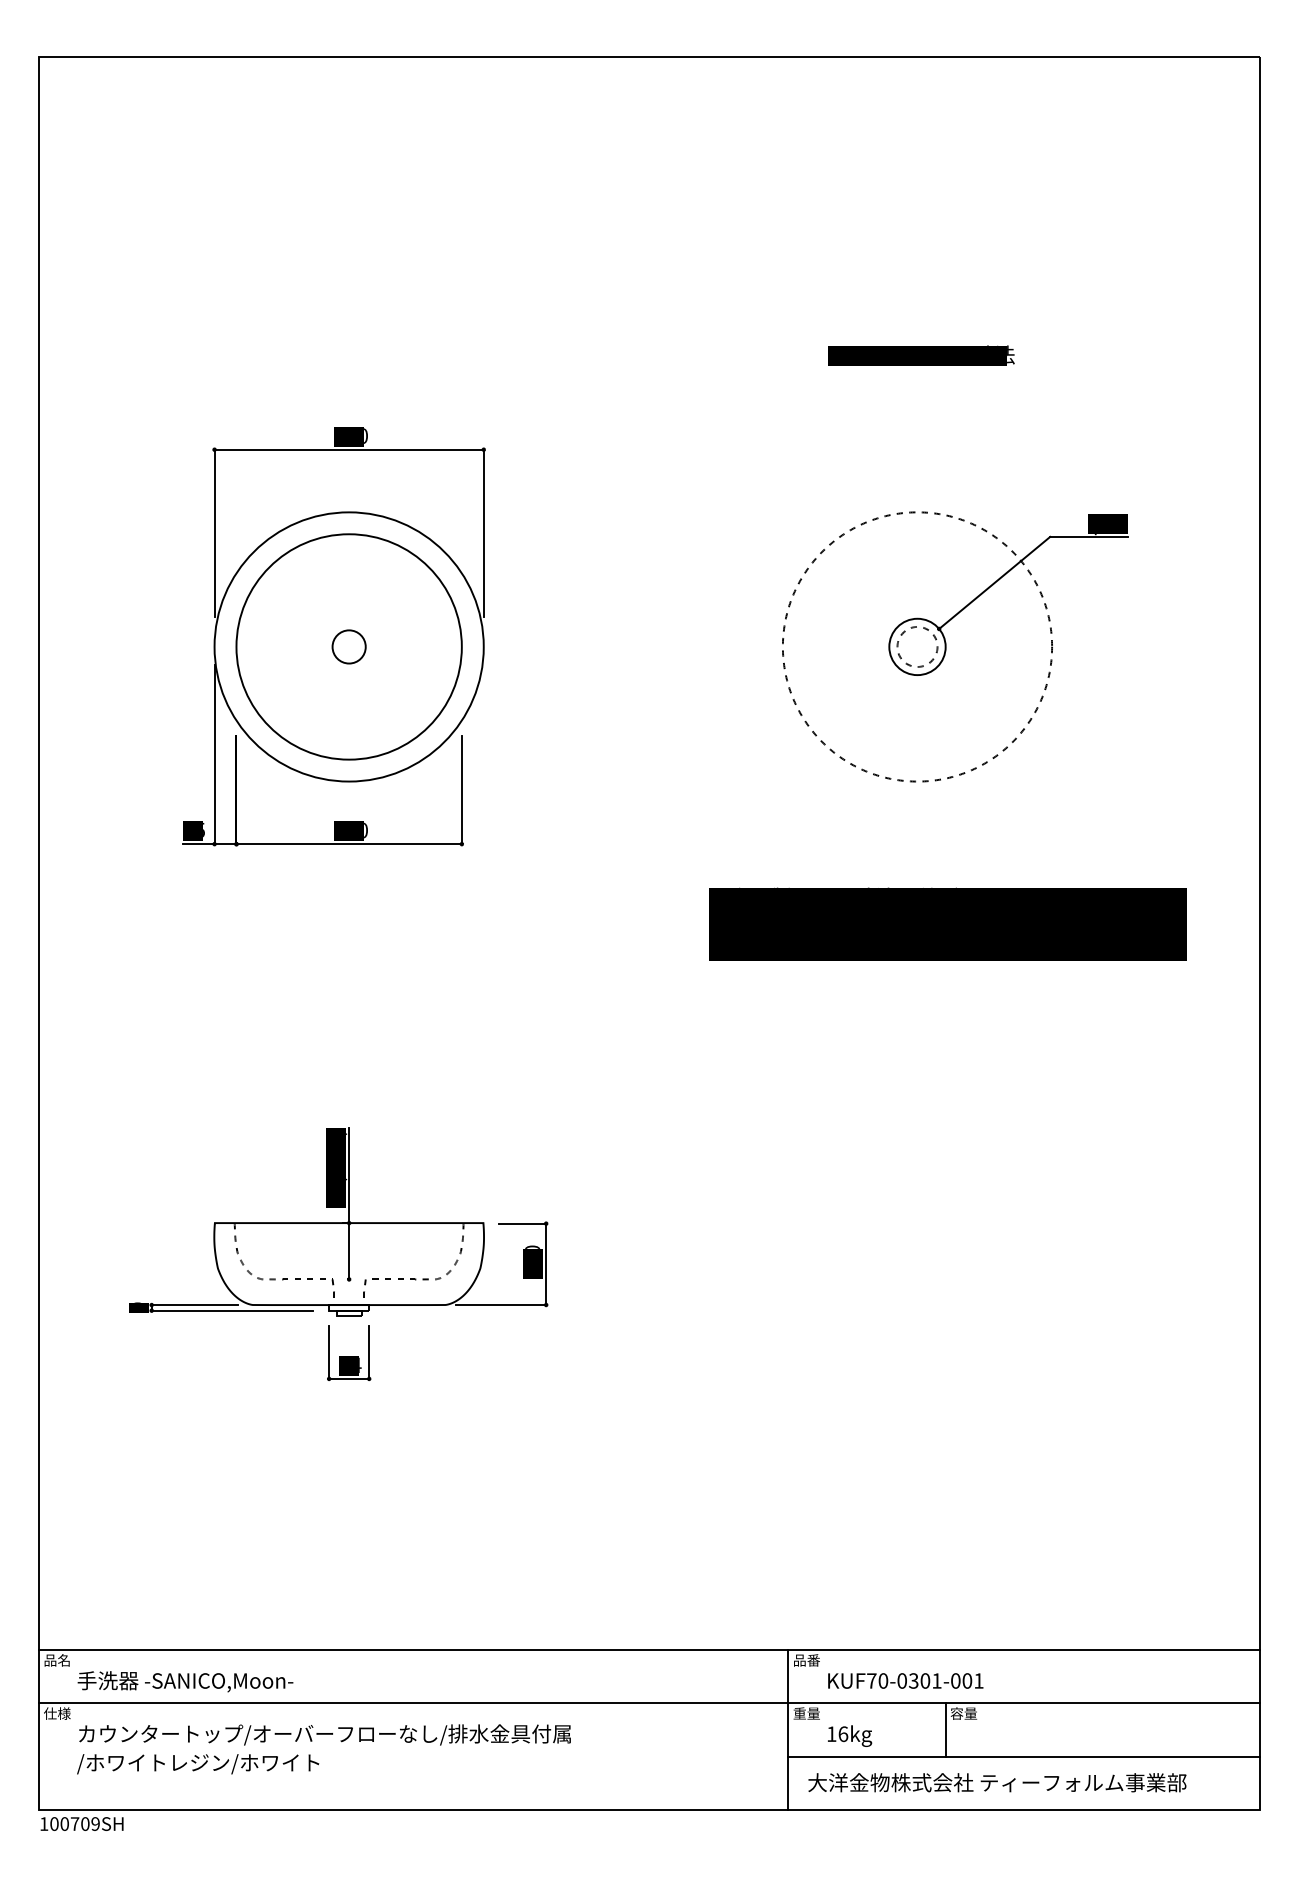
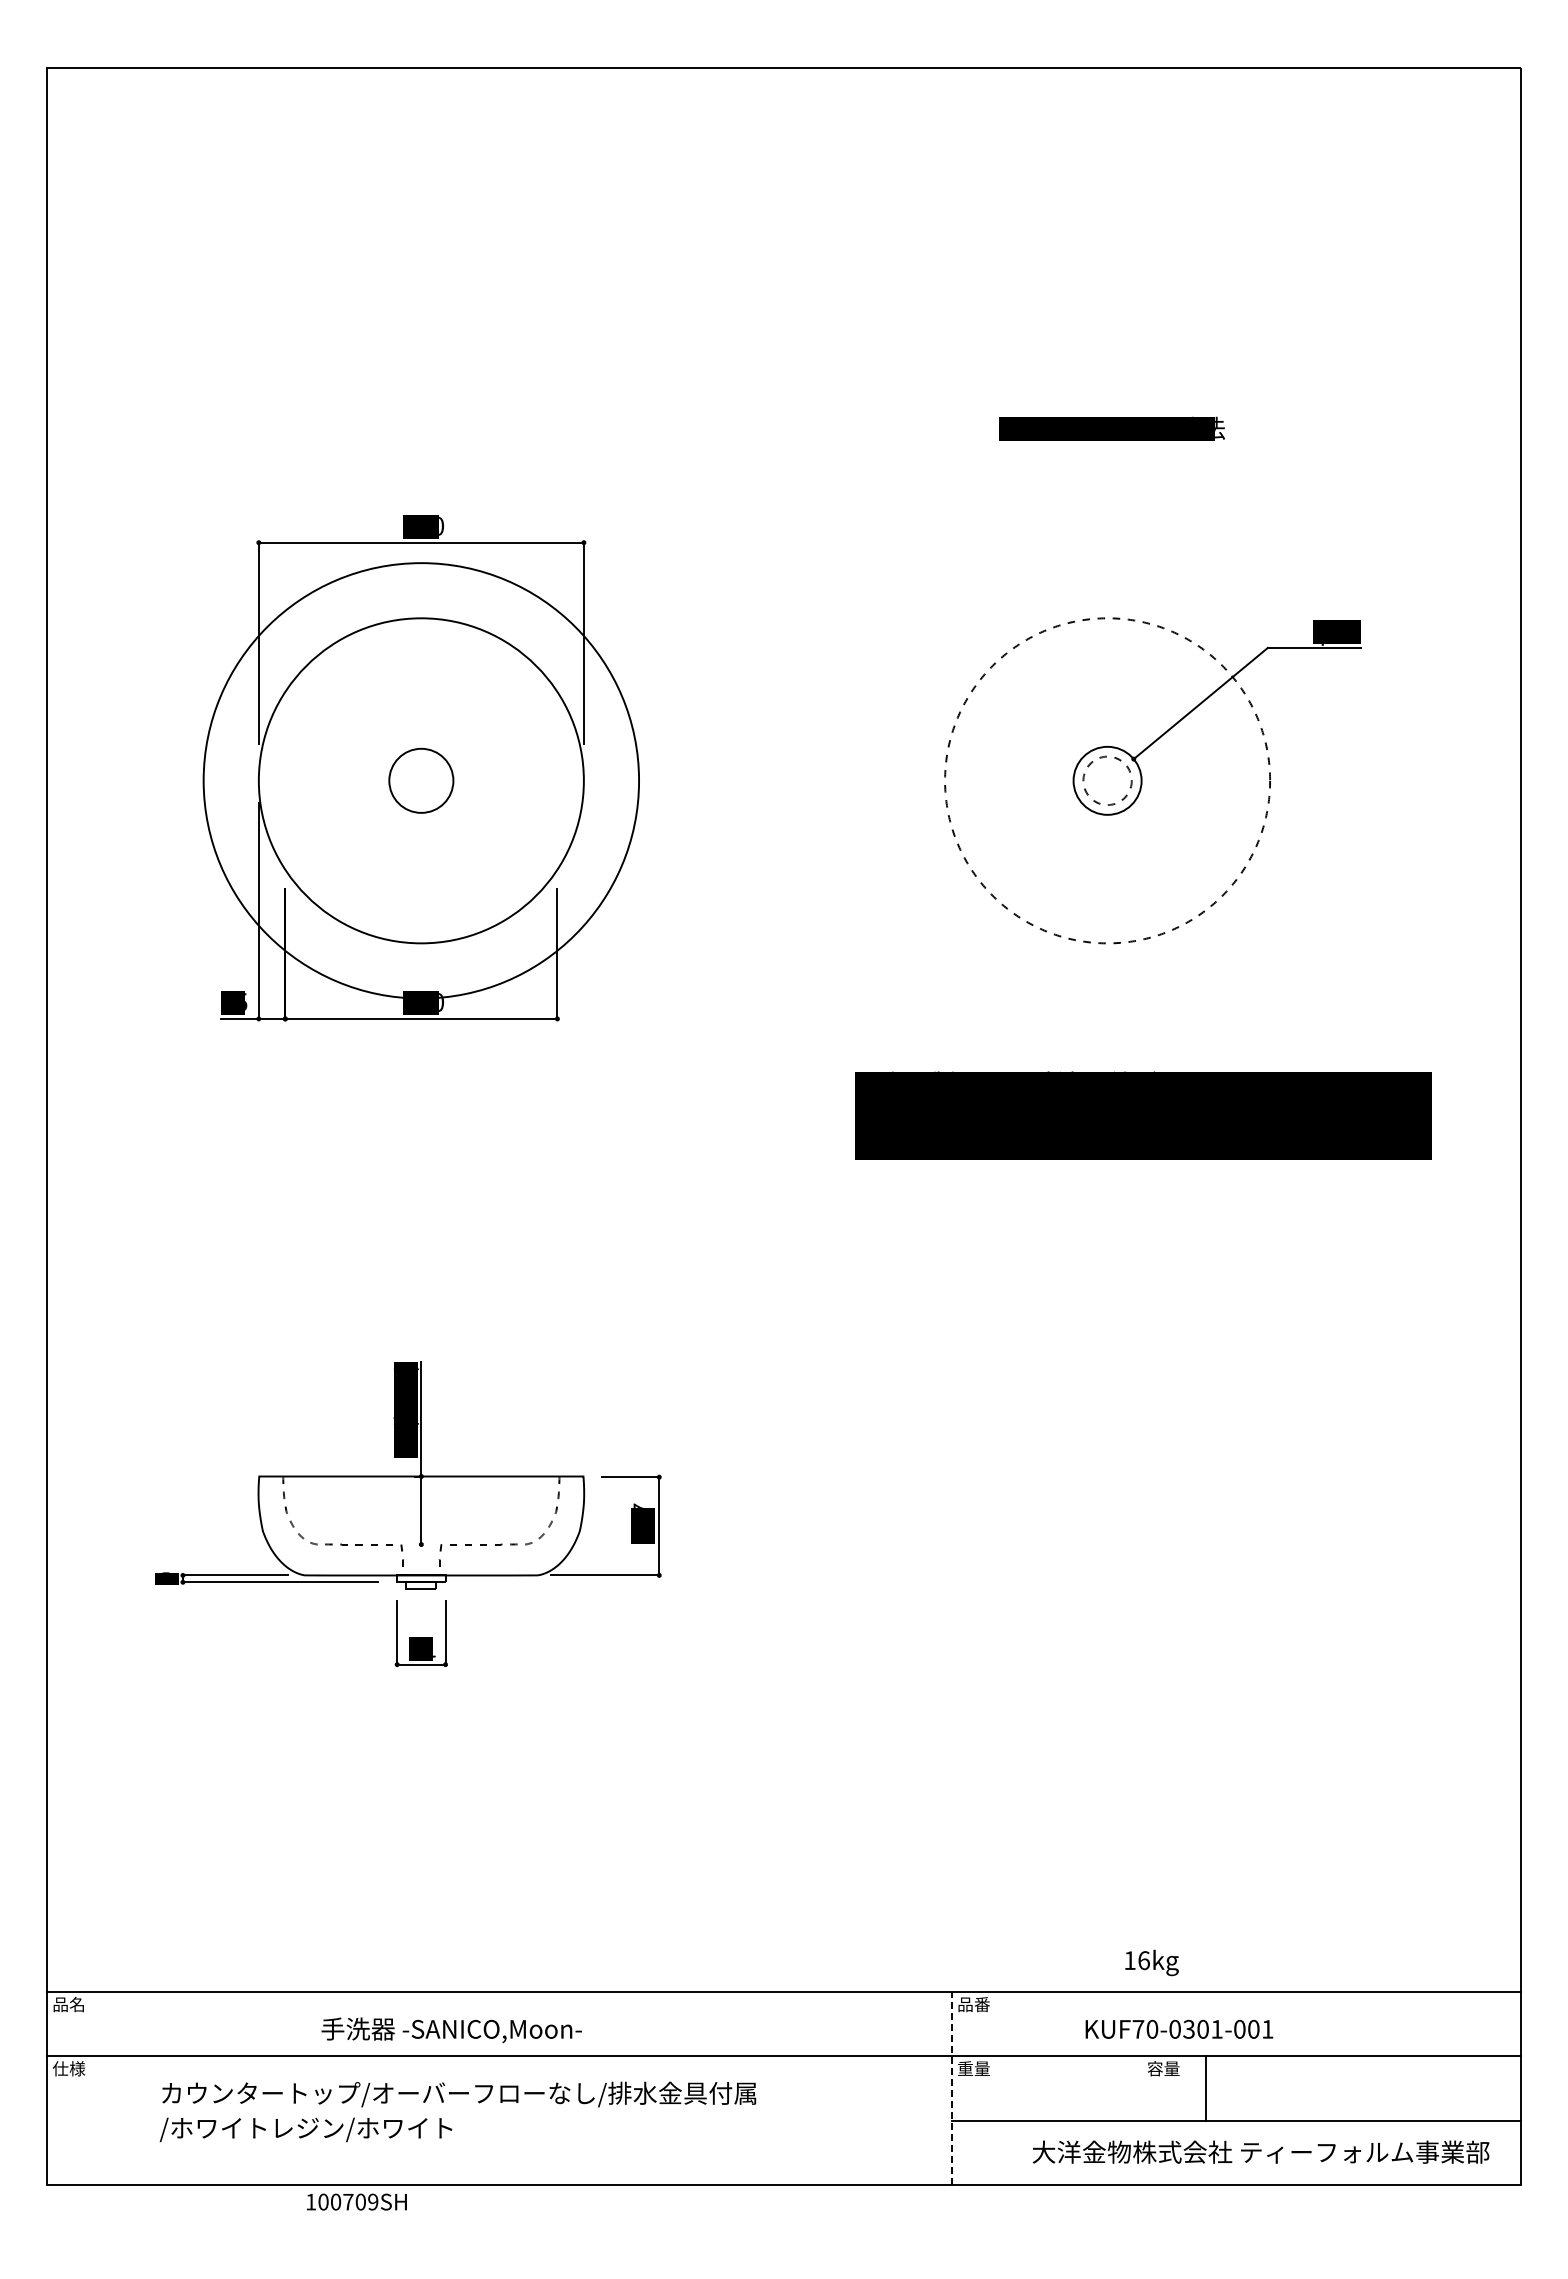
circle: (349, 646) -> (421, 780), size x1.6
circle: (349, 646) -> (421, 780), size x1.6
text: (532, 1247) -> (642, 1505), 130 -> 137
text: (360, 1365) -> (434, 1648), 64 -> 91
text: (905, 1680) -> (1179, 2028), moved
text: (185, 1681) -> (451, 2030), moved
line: (788, 1729) -> (951, 2088), solid -> dashed
line: (945, 1729) -> (1205, 2088), moved
text: (849, 1735) -> (1151, 1962), moved
text: (323, 1749) -> (457, 2111), moved
text: (996, 1782) -> (1260, 2151), moved
text: (81, 1823) -> (356, 2201), moved

